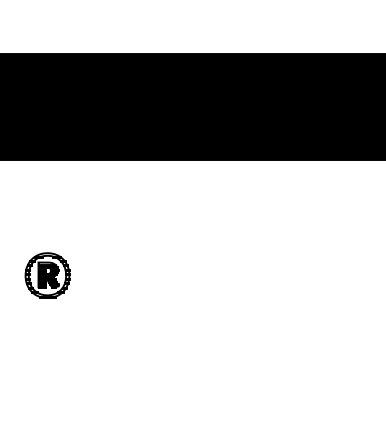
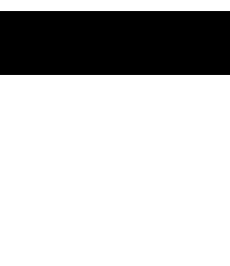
part: (47, 275) -> (38, 142), removed

